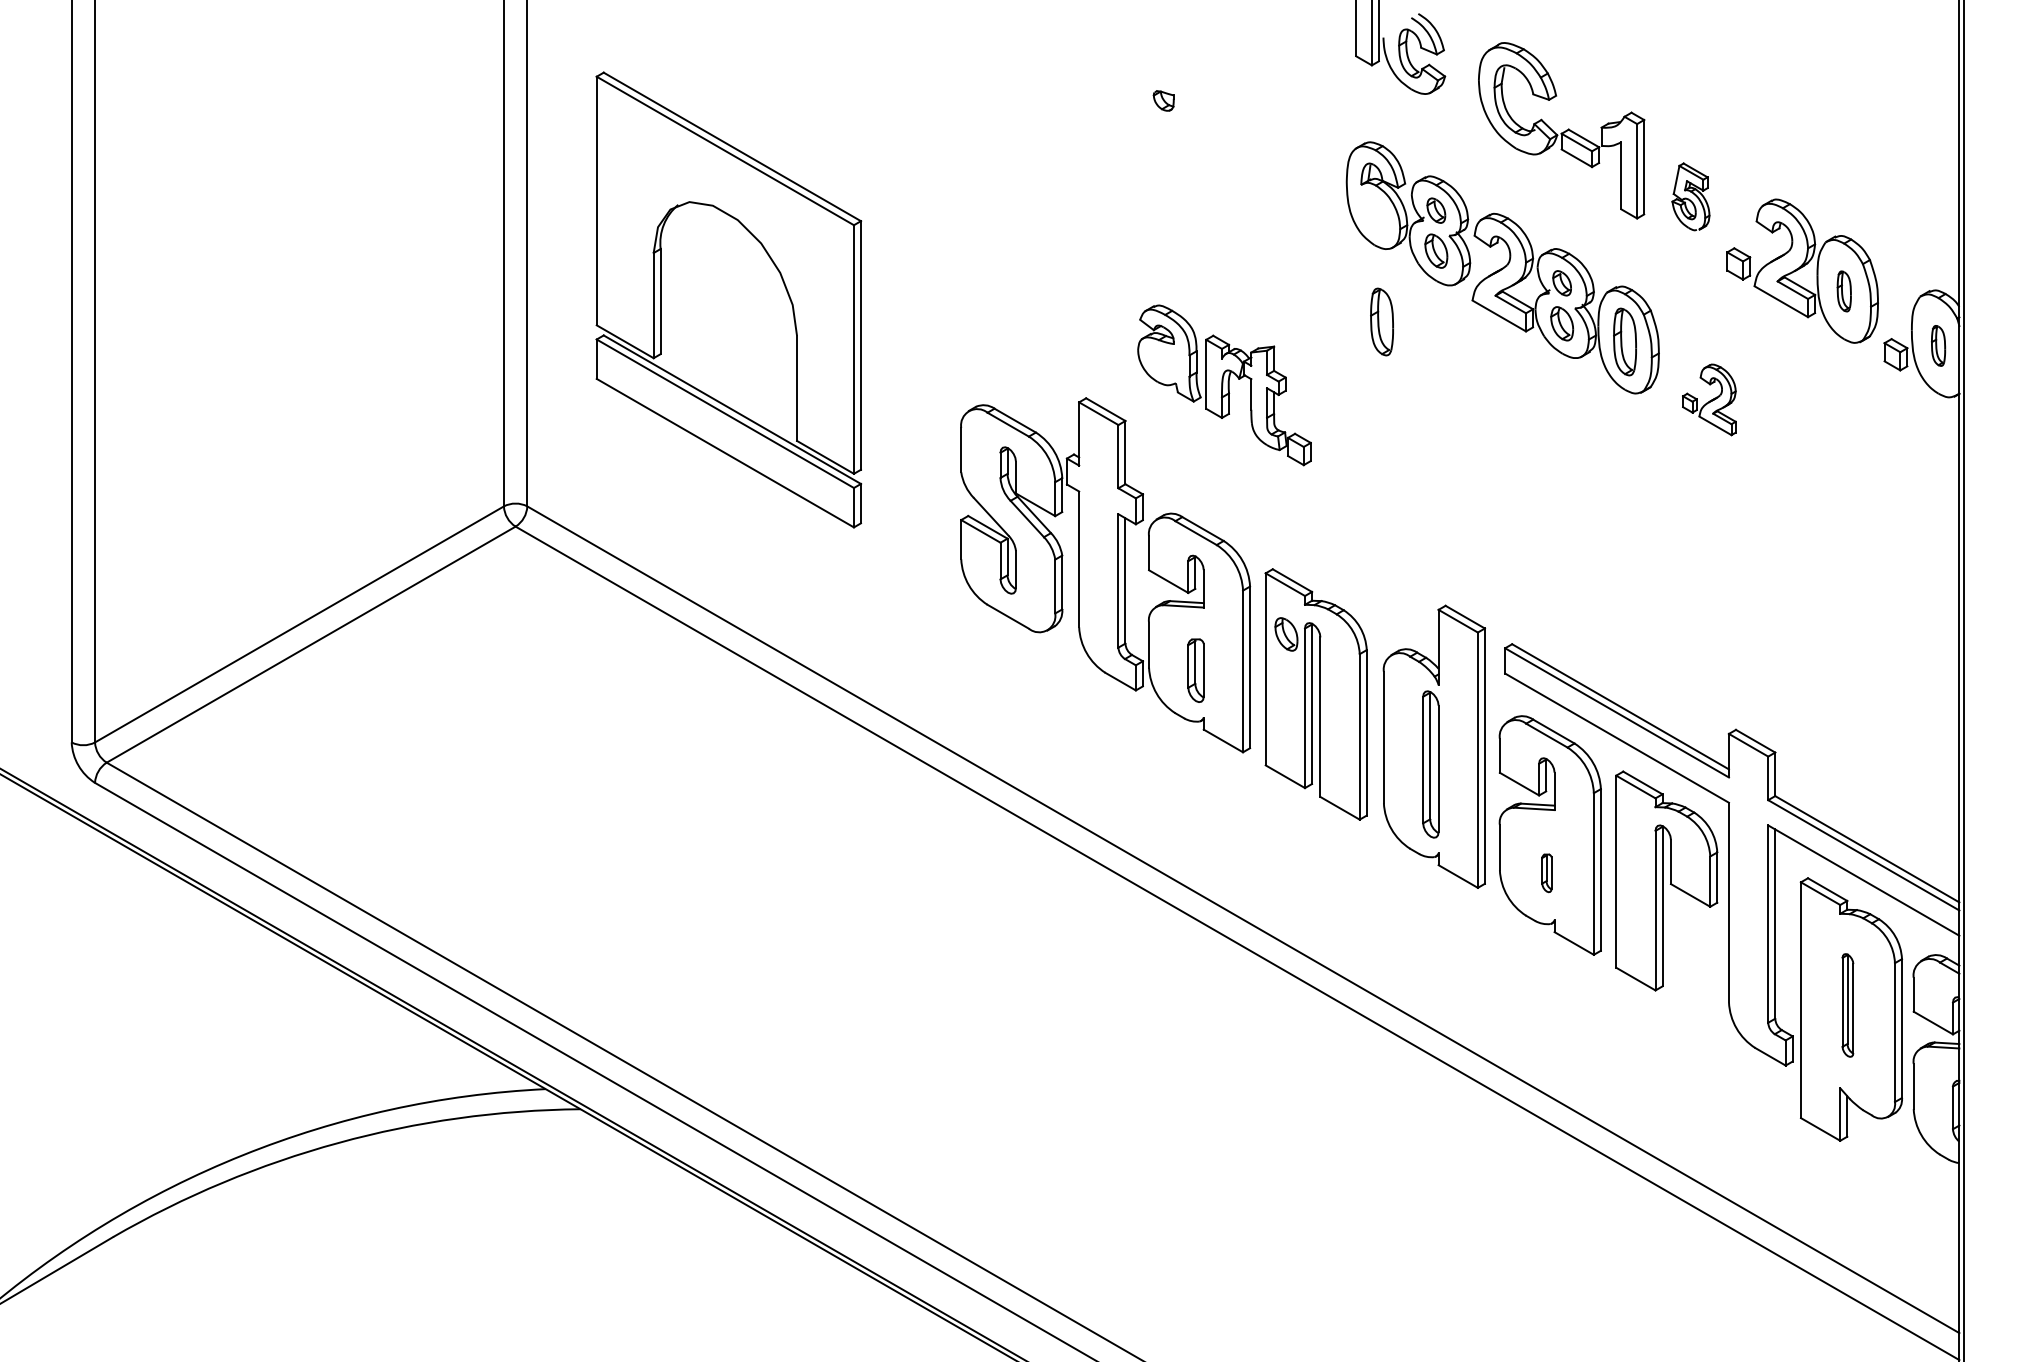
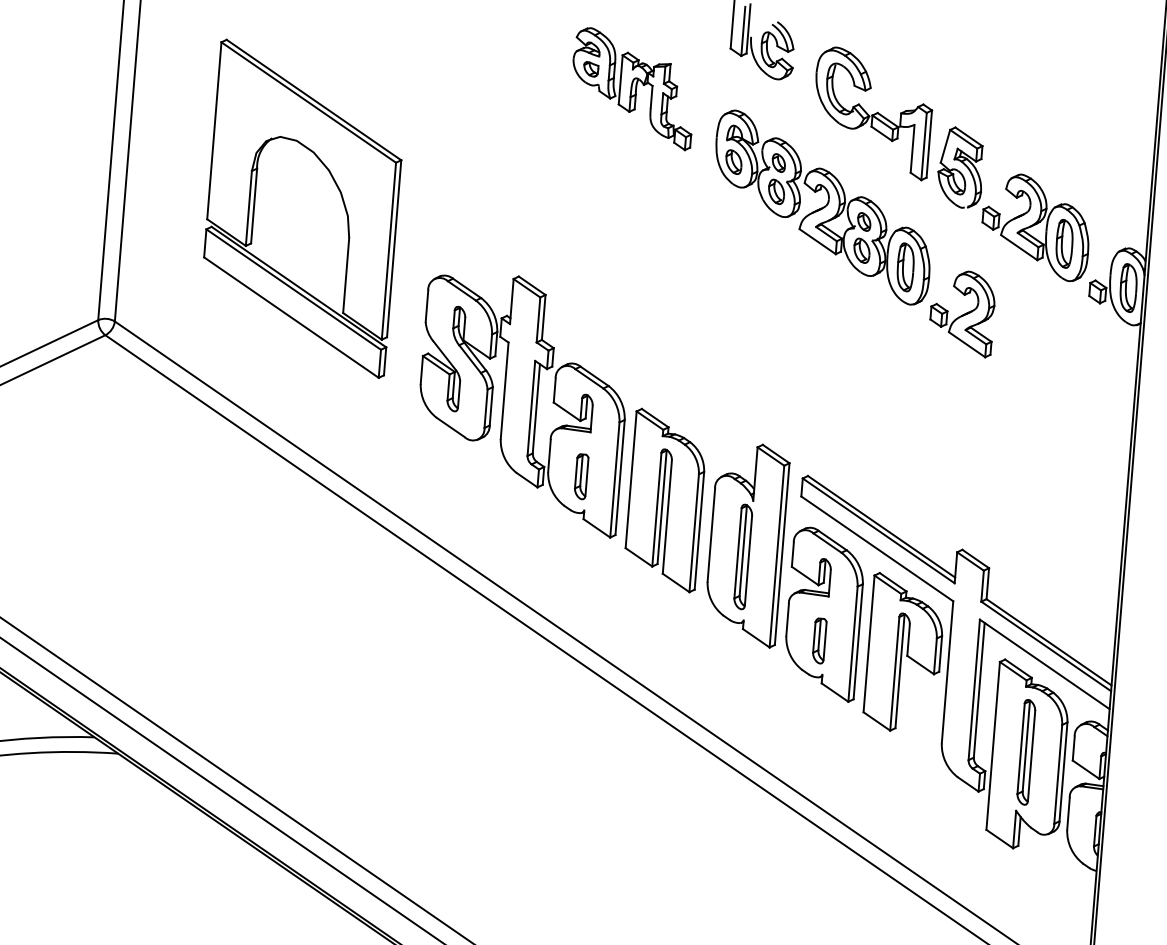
part: (1690, 196) -> (960, 167), size x1.67
part: (776, 269) -> (338, 189), moved
part: (1844, 291) -> (1064, 243), size x1.67
part: (1381, 321) -> (733, 238), removed
part: (1938, 345) -> (1128, 287), size x1.67
part: (1224, 385) -> (633, 88), moved
part: (1709, 399) -> (962, 313), size x1.67
part: (1286, 634) -> (733, 162), moved
part: (1546, 873) -> (819, 641), size x1.67
part: (1847, 1005) -> (1026, 752), size x1.43

